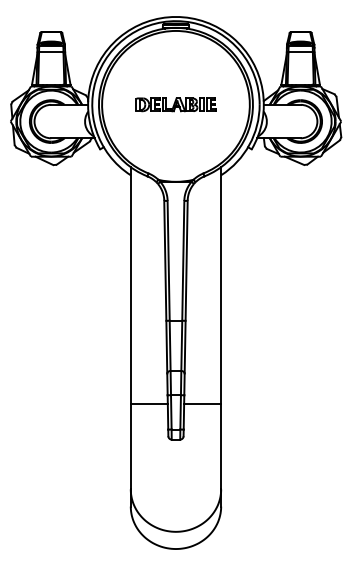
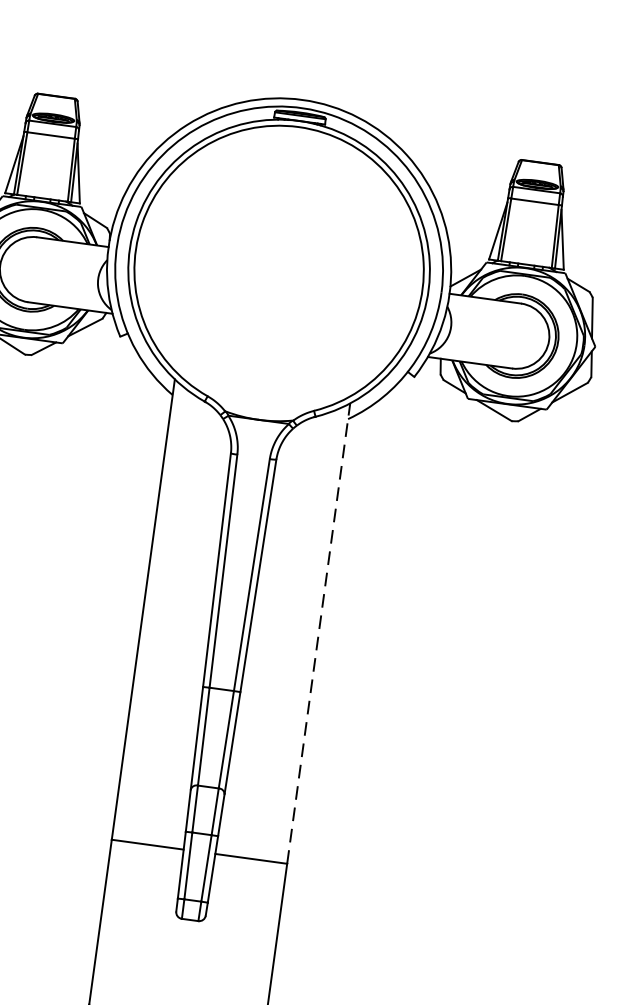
part: (175, 104) -> (278, 269), removed
line: (221, 285) -> (319, 633), solid -> dashed

